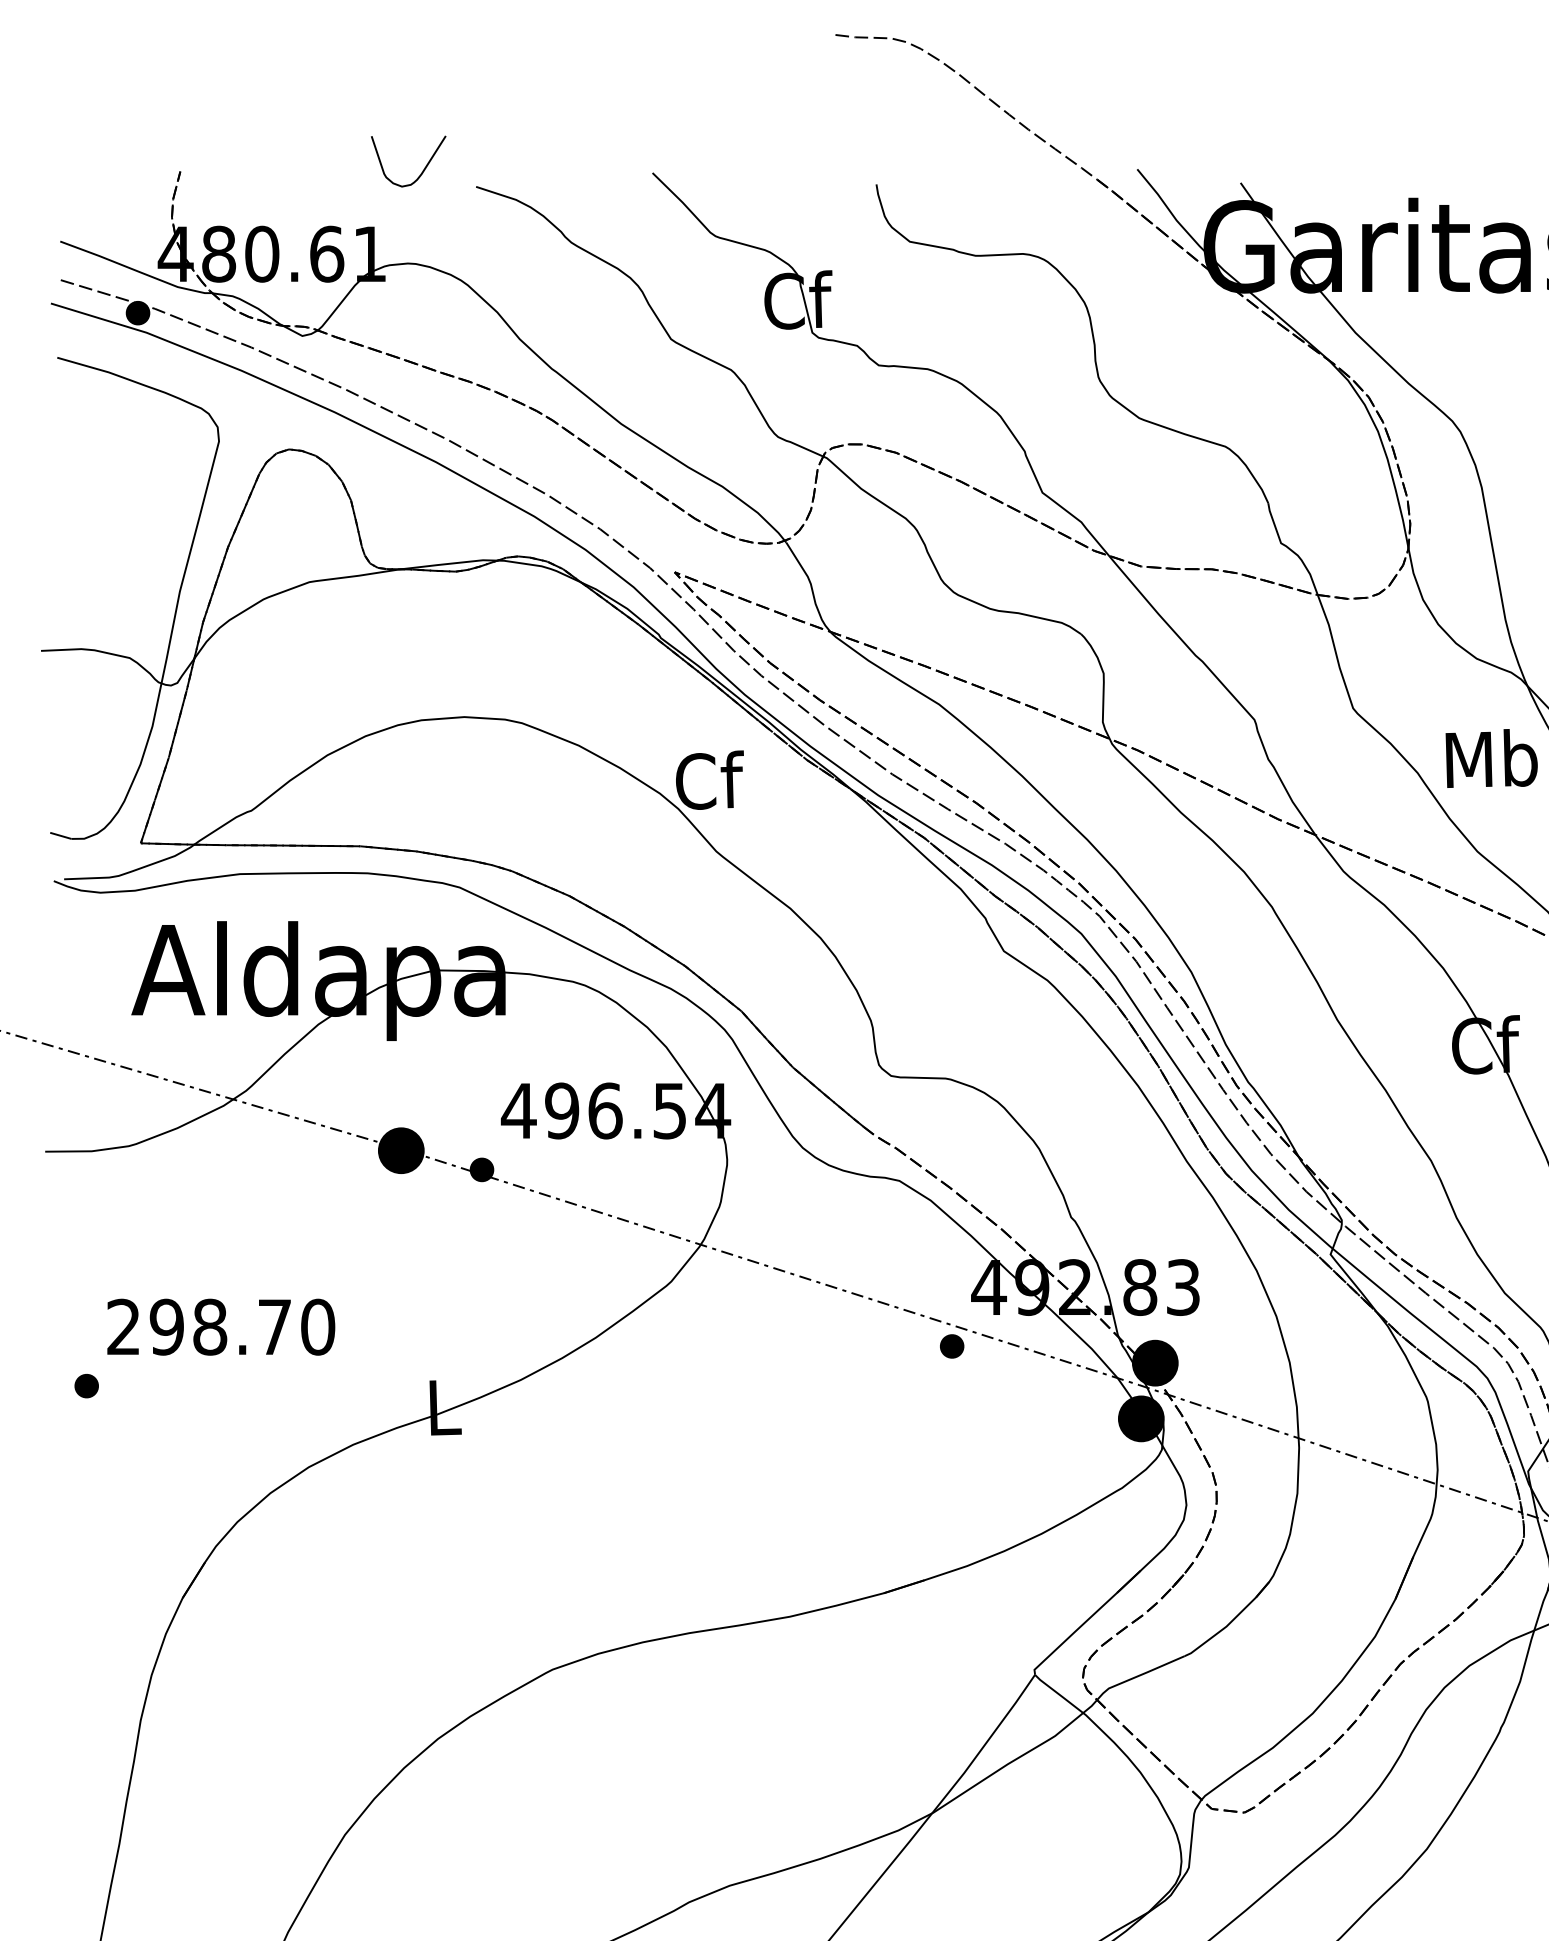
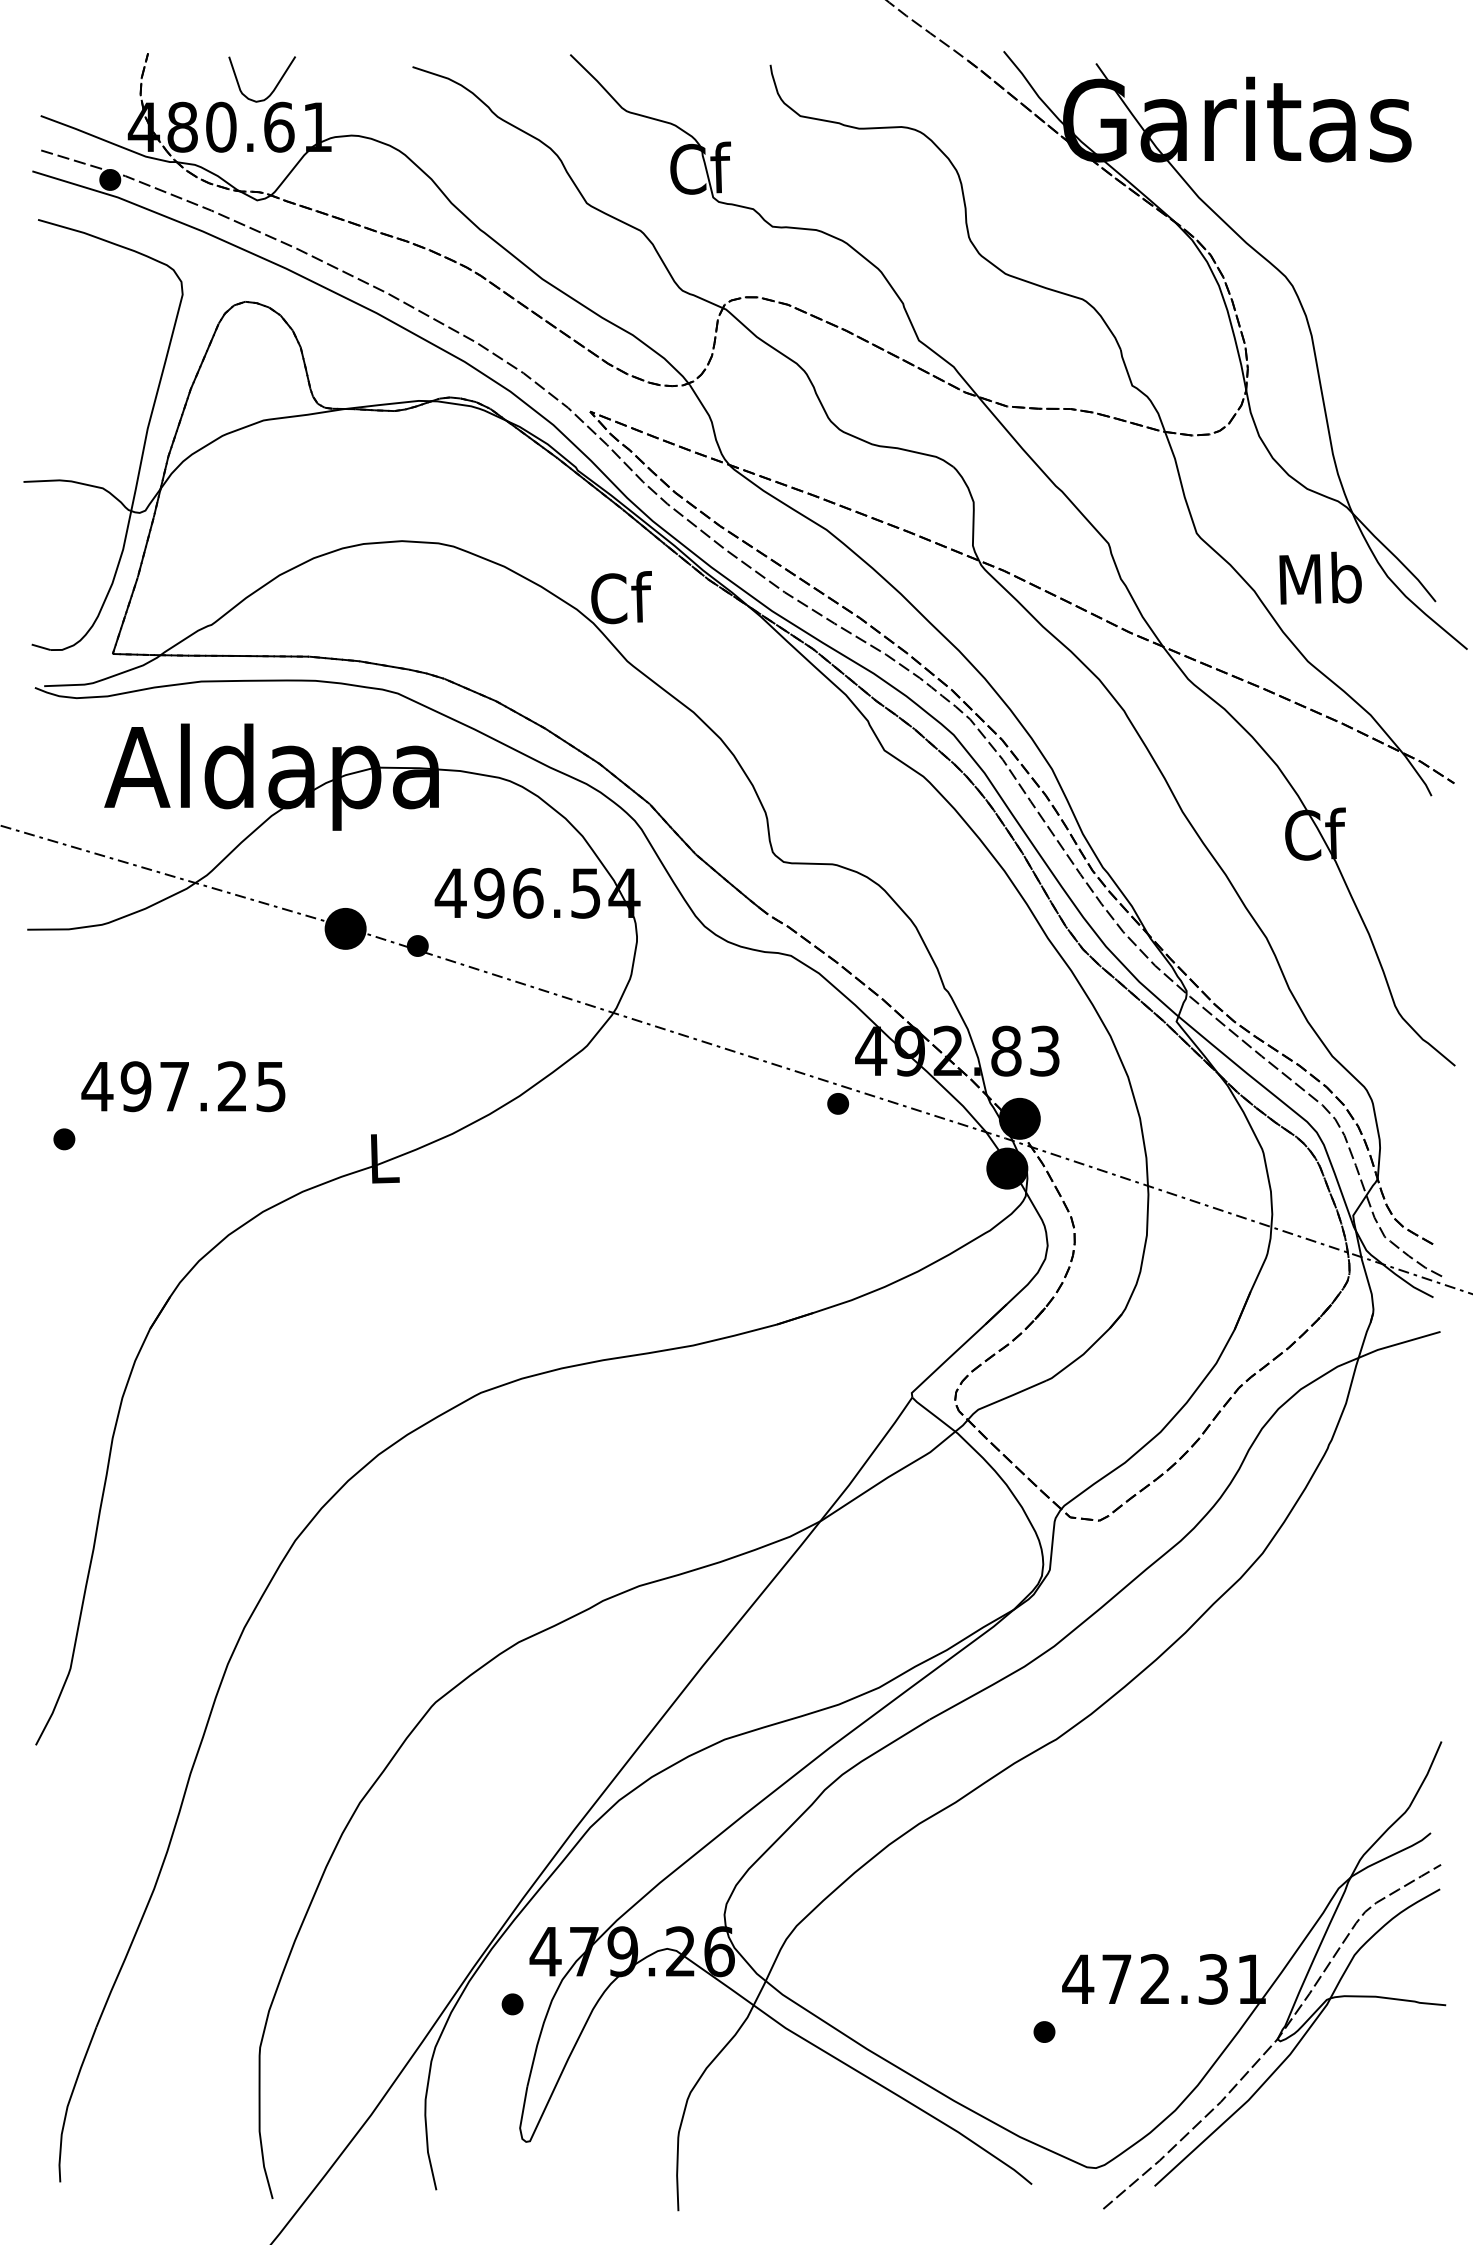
curve: (422, 170) -> (274, 87), moved
text: (219, 1327) -> (183, 1086), 298.70 -> 497.25

